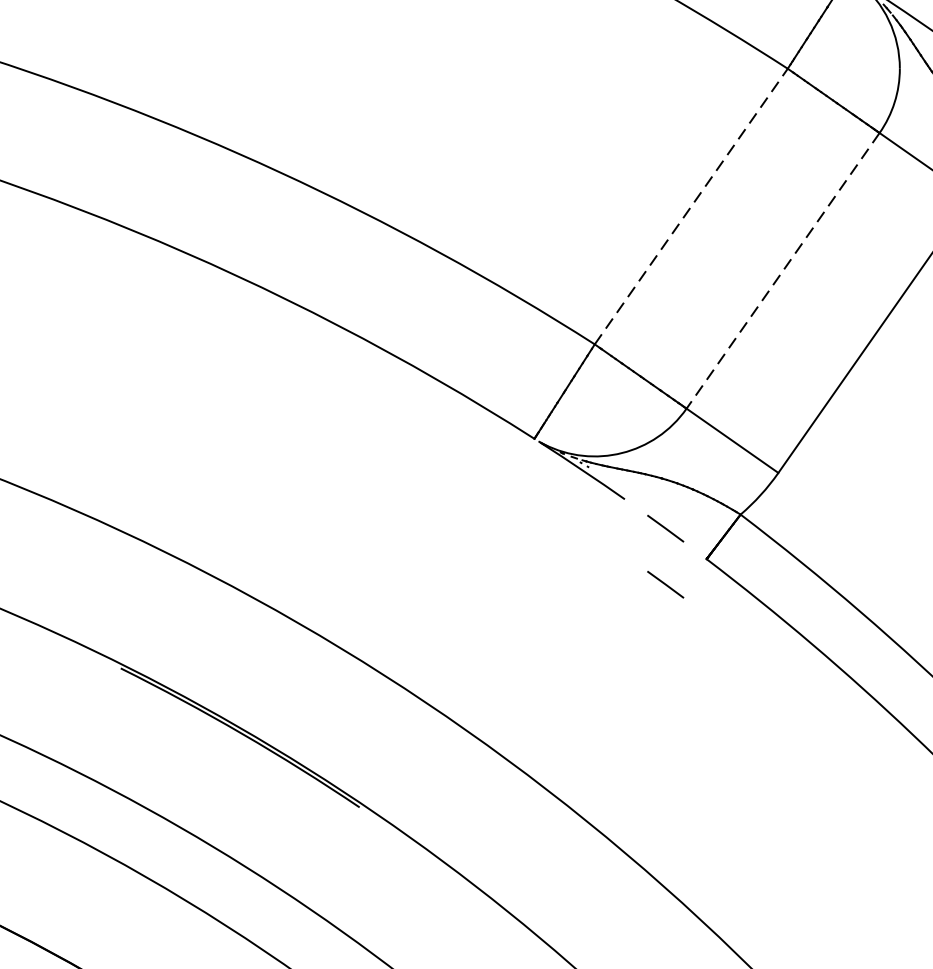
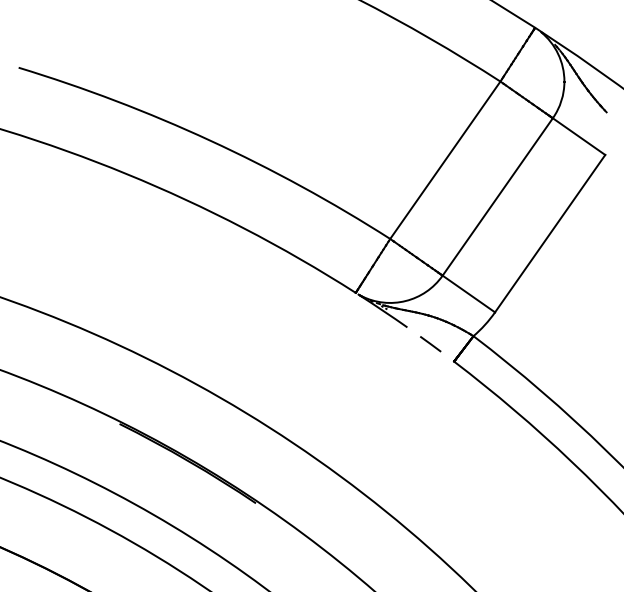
line: (691, 205) -> (445, 159), dashed -> solid
line: (782, 271) -> (497, 197), dashed -> solid
line: (665, 585) -> (430, 376), removed

